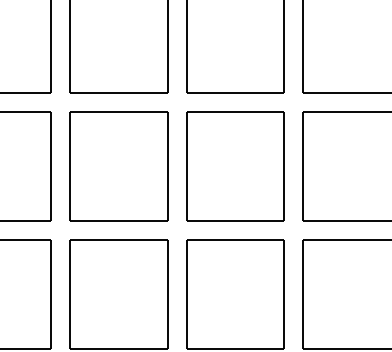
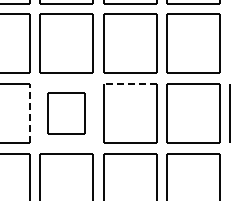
line: (233, 111) -> (129, 83), solid -> dashed
line: (52, 166) -> (30, 113), solid -> dashed
part: (118, 166) -> (66, 113), size x0.7

